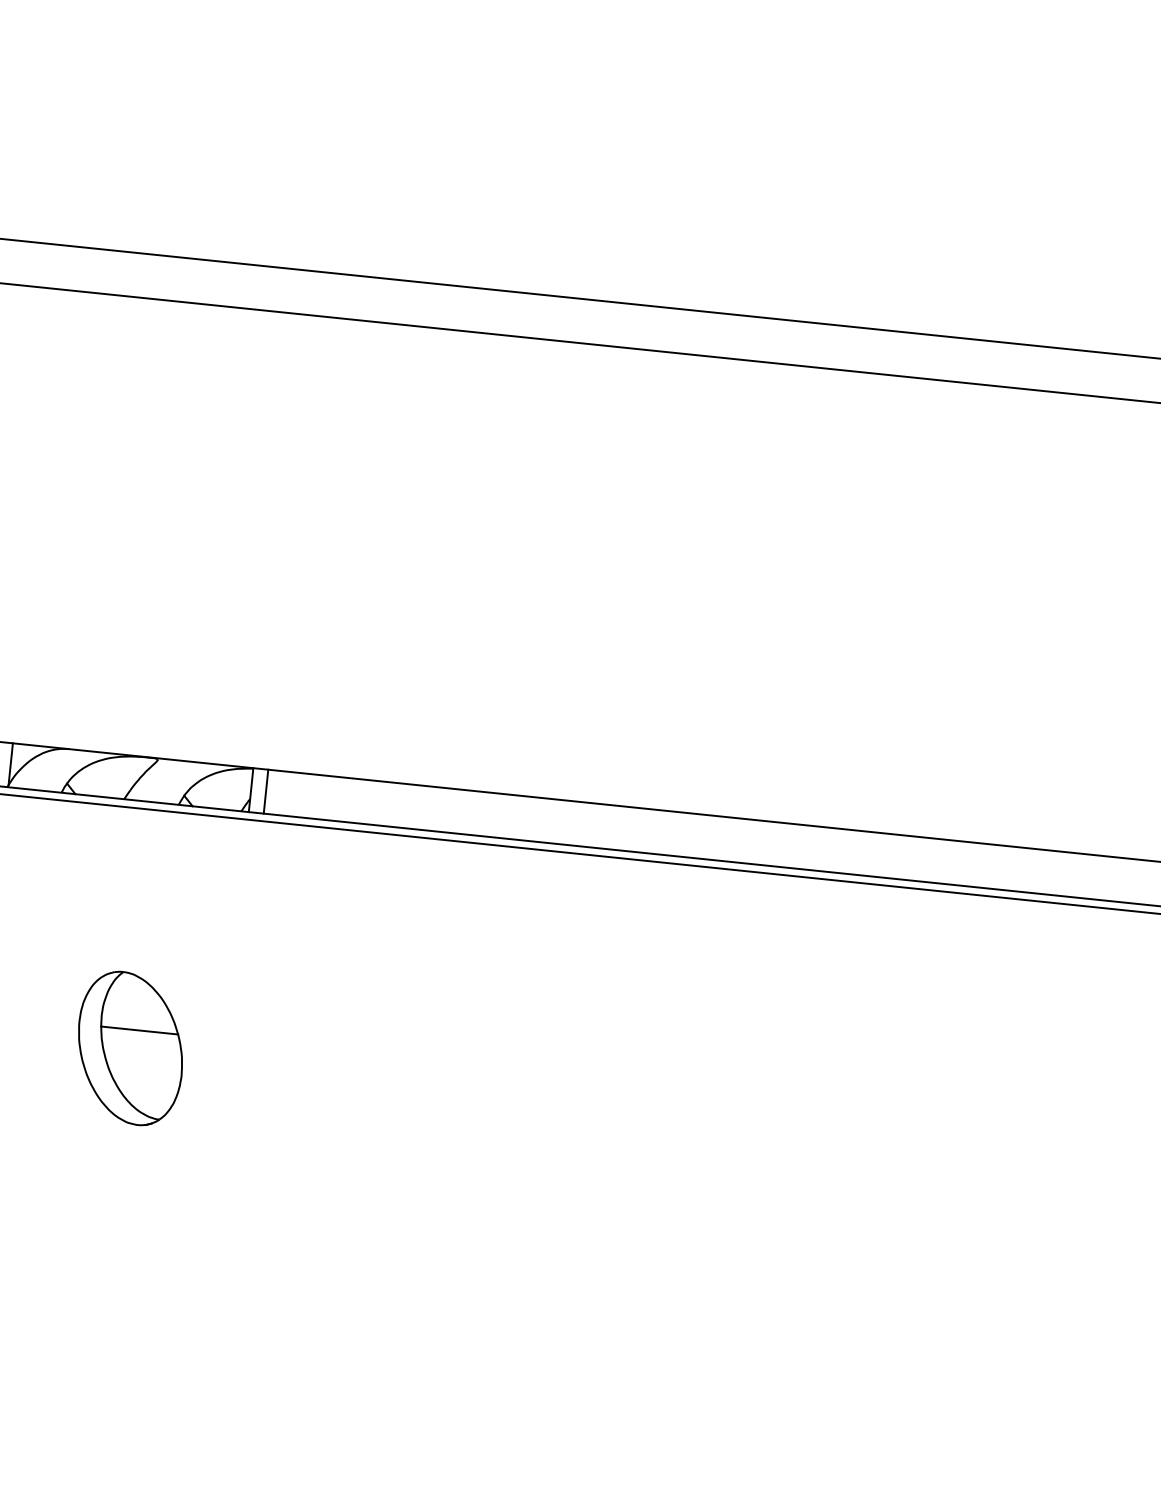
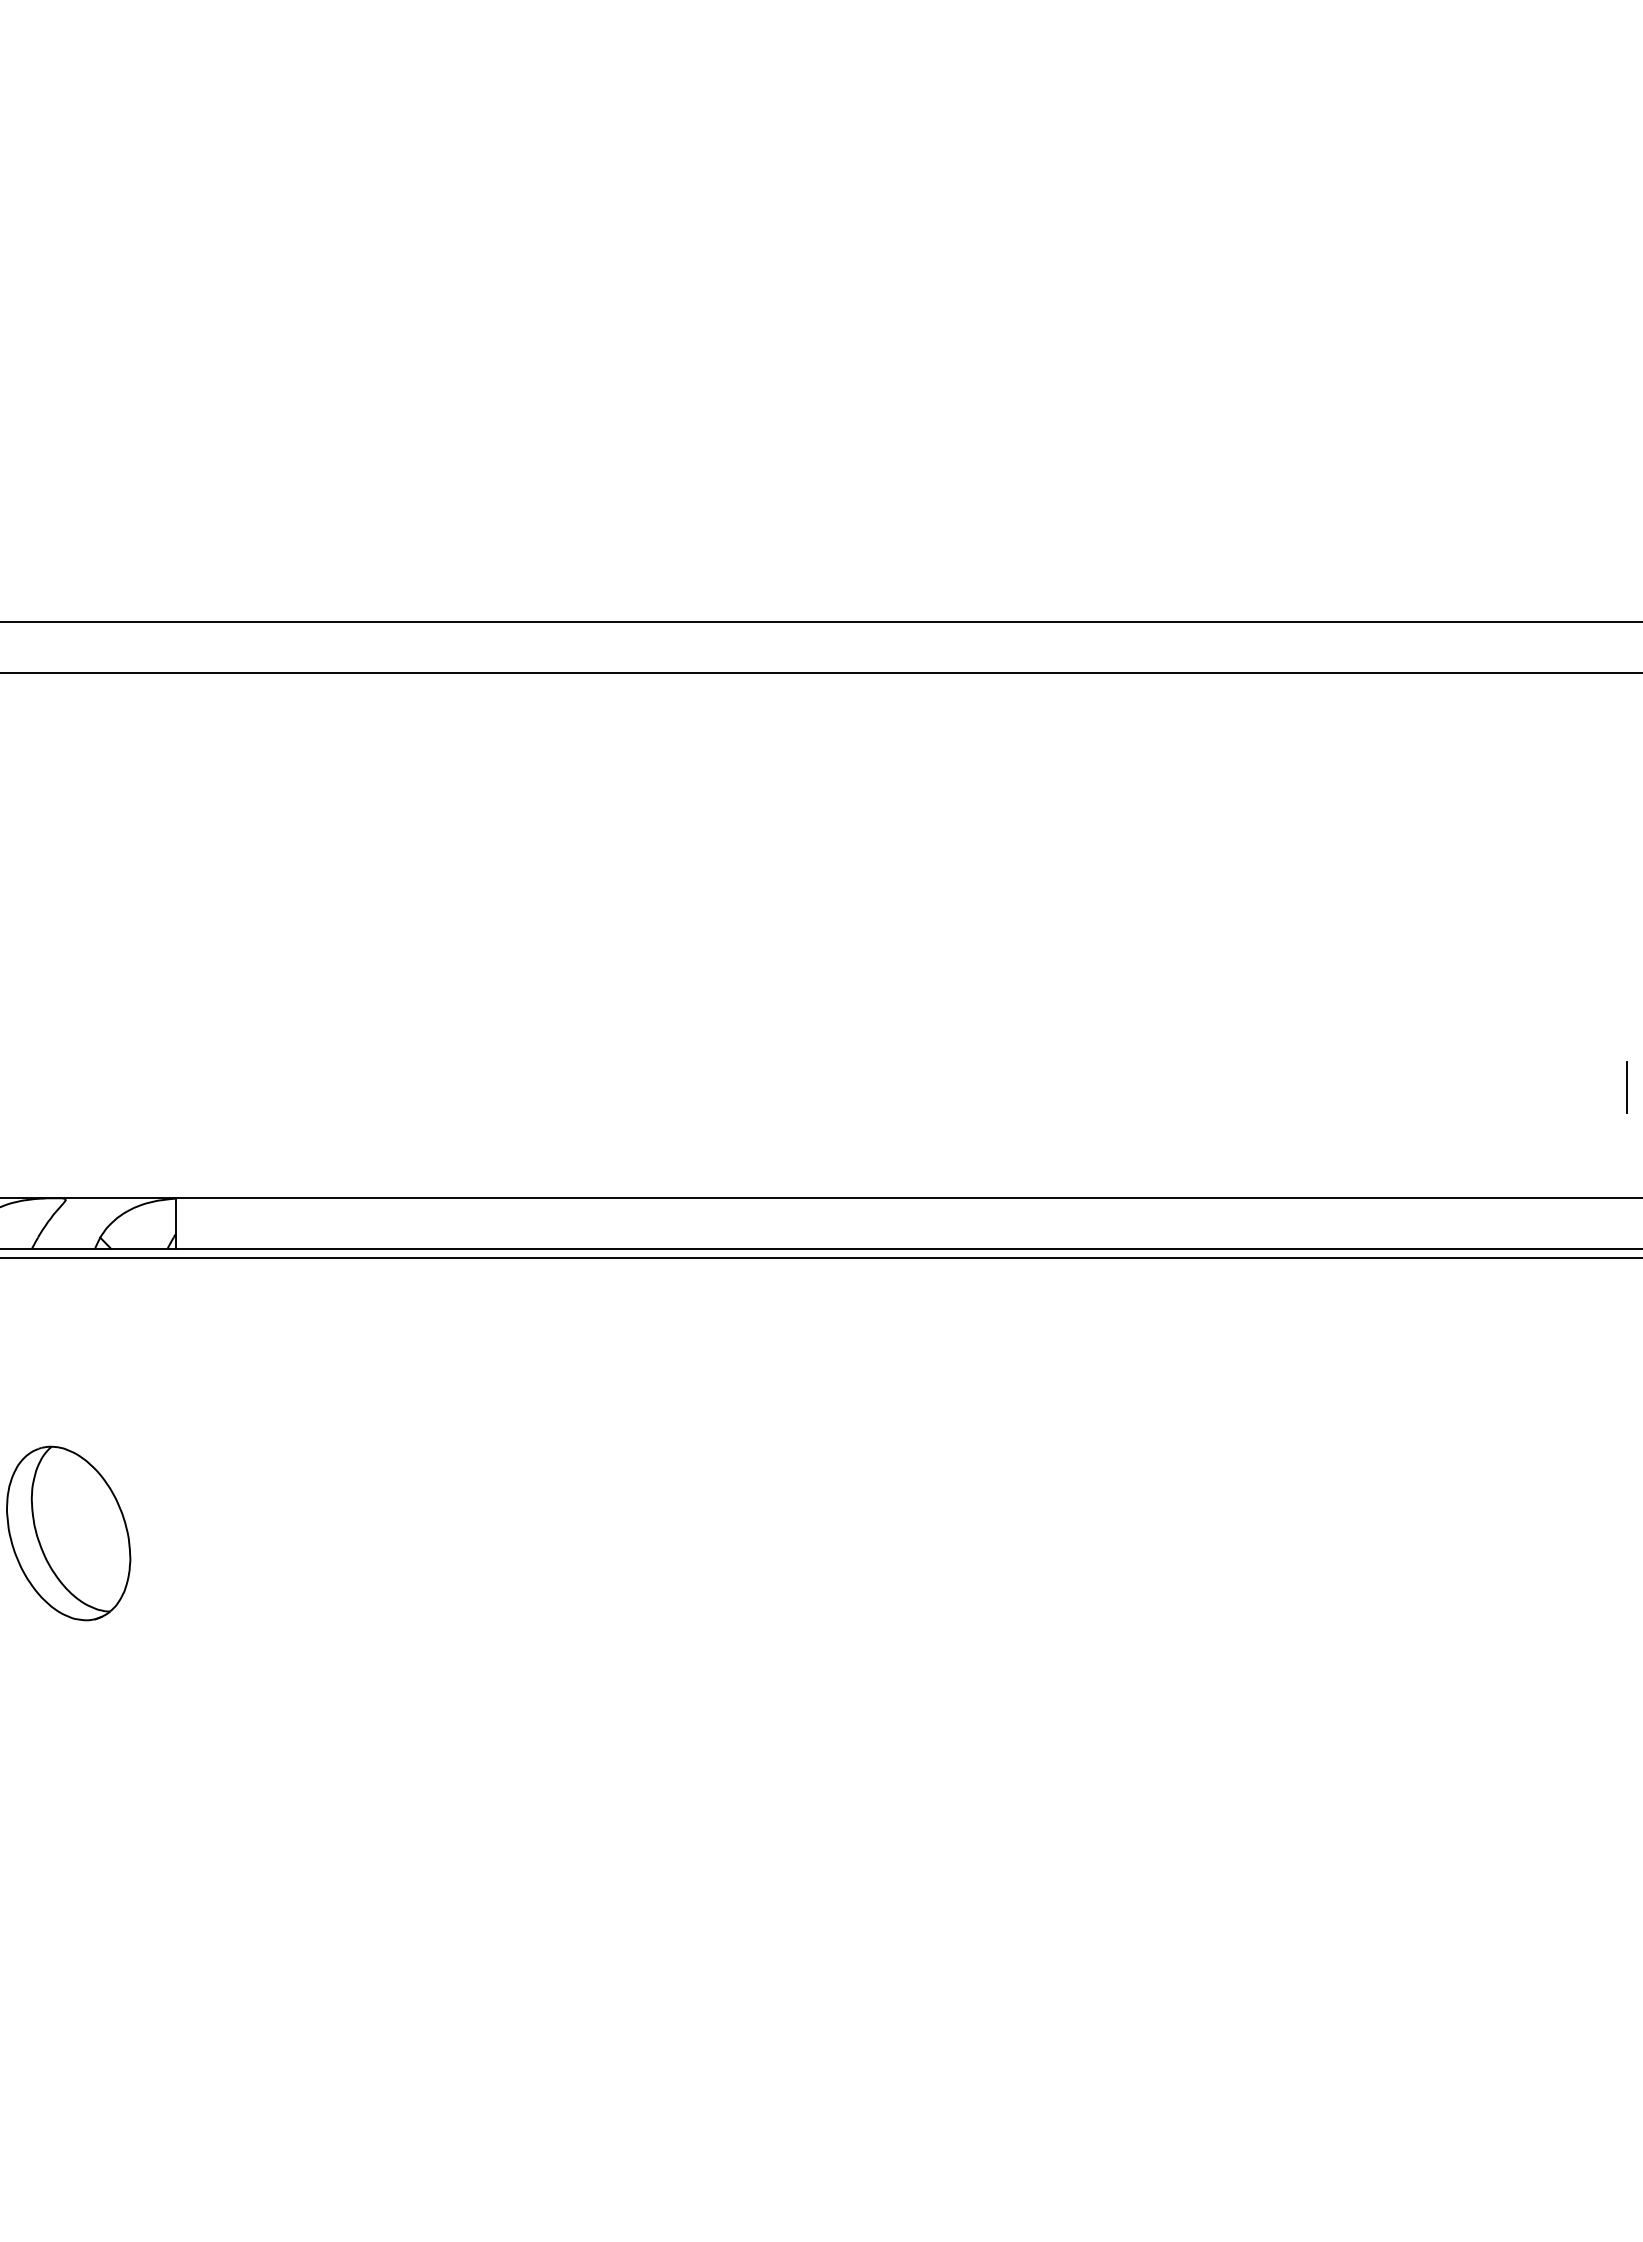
line: (266, 790) -> (193, 1222), removed
line: (139, 1030) -> (76, 1511), removed

